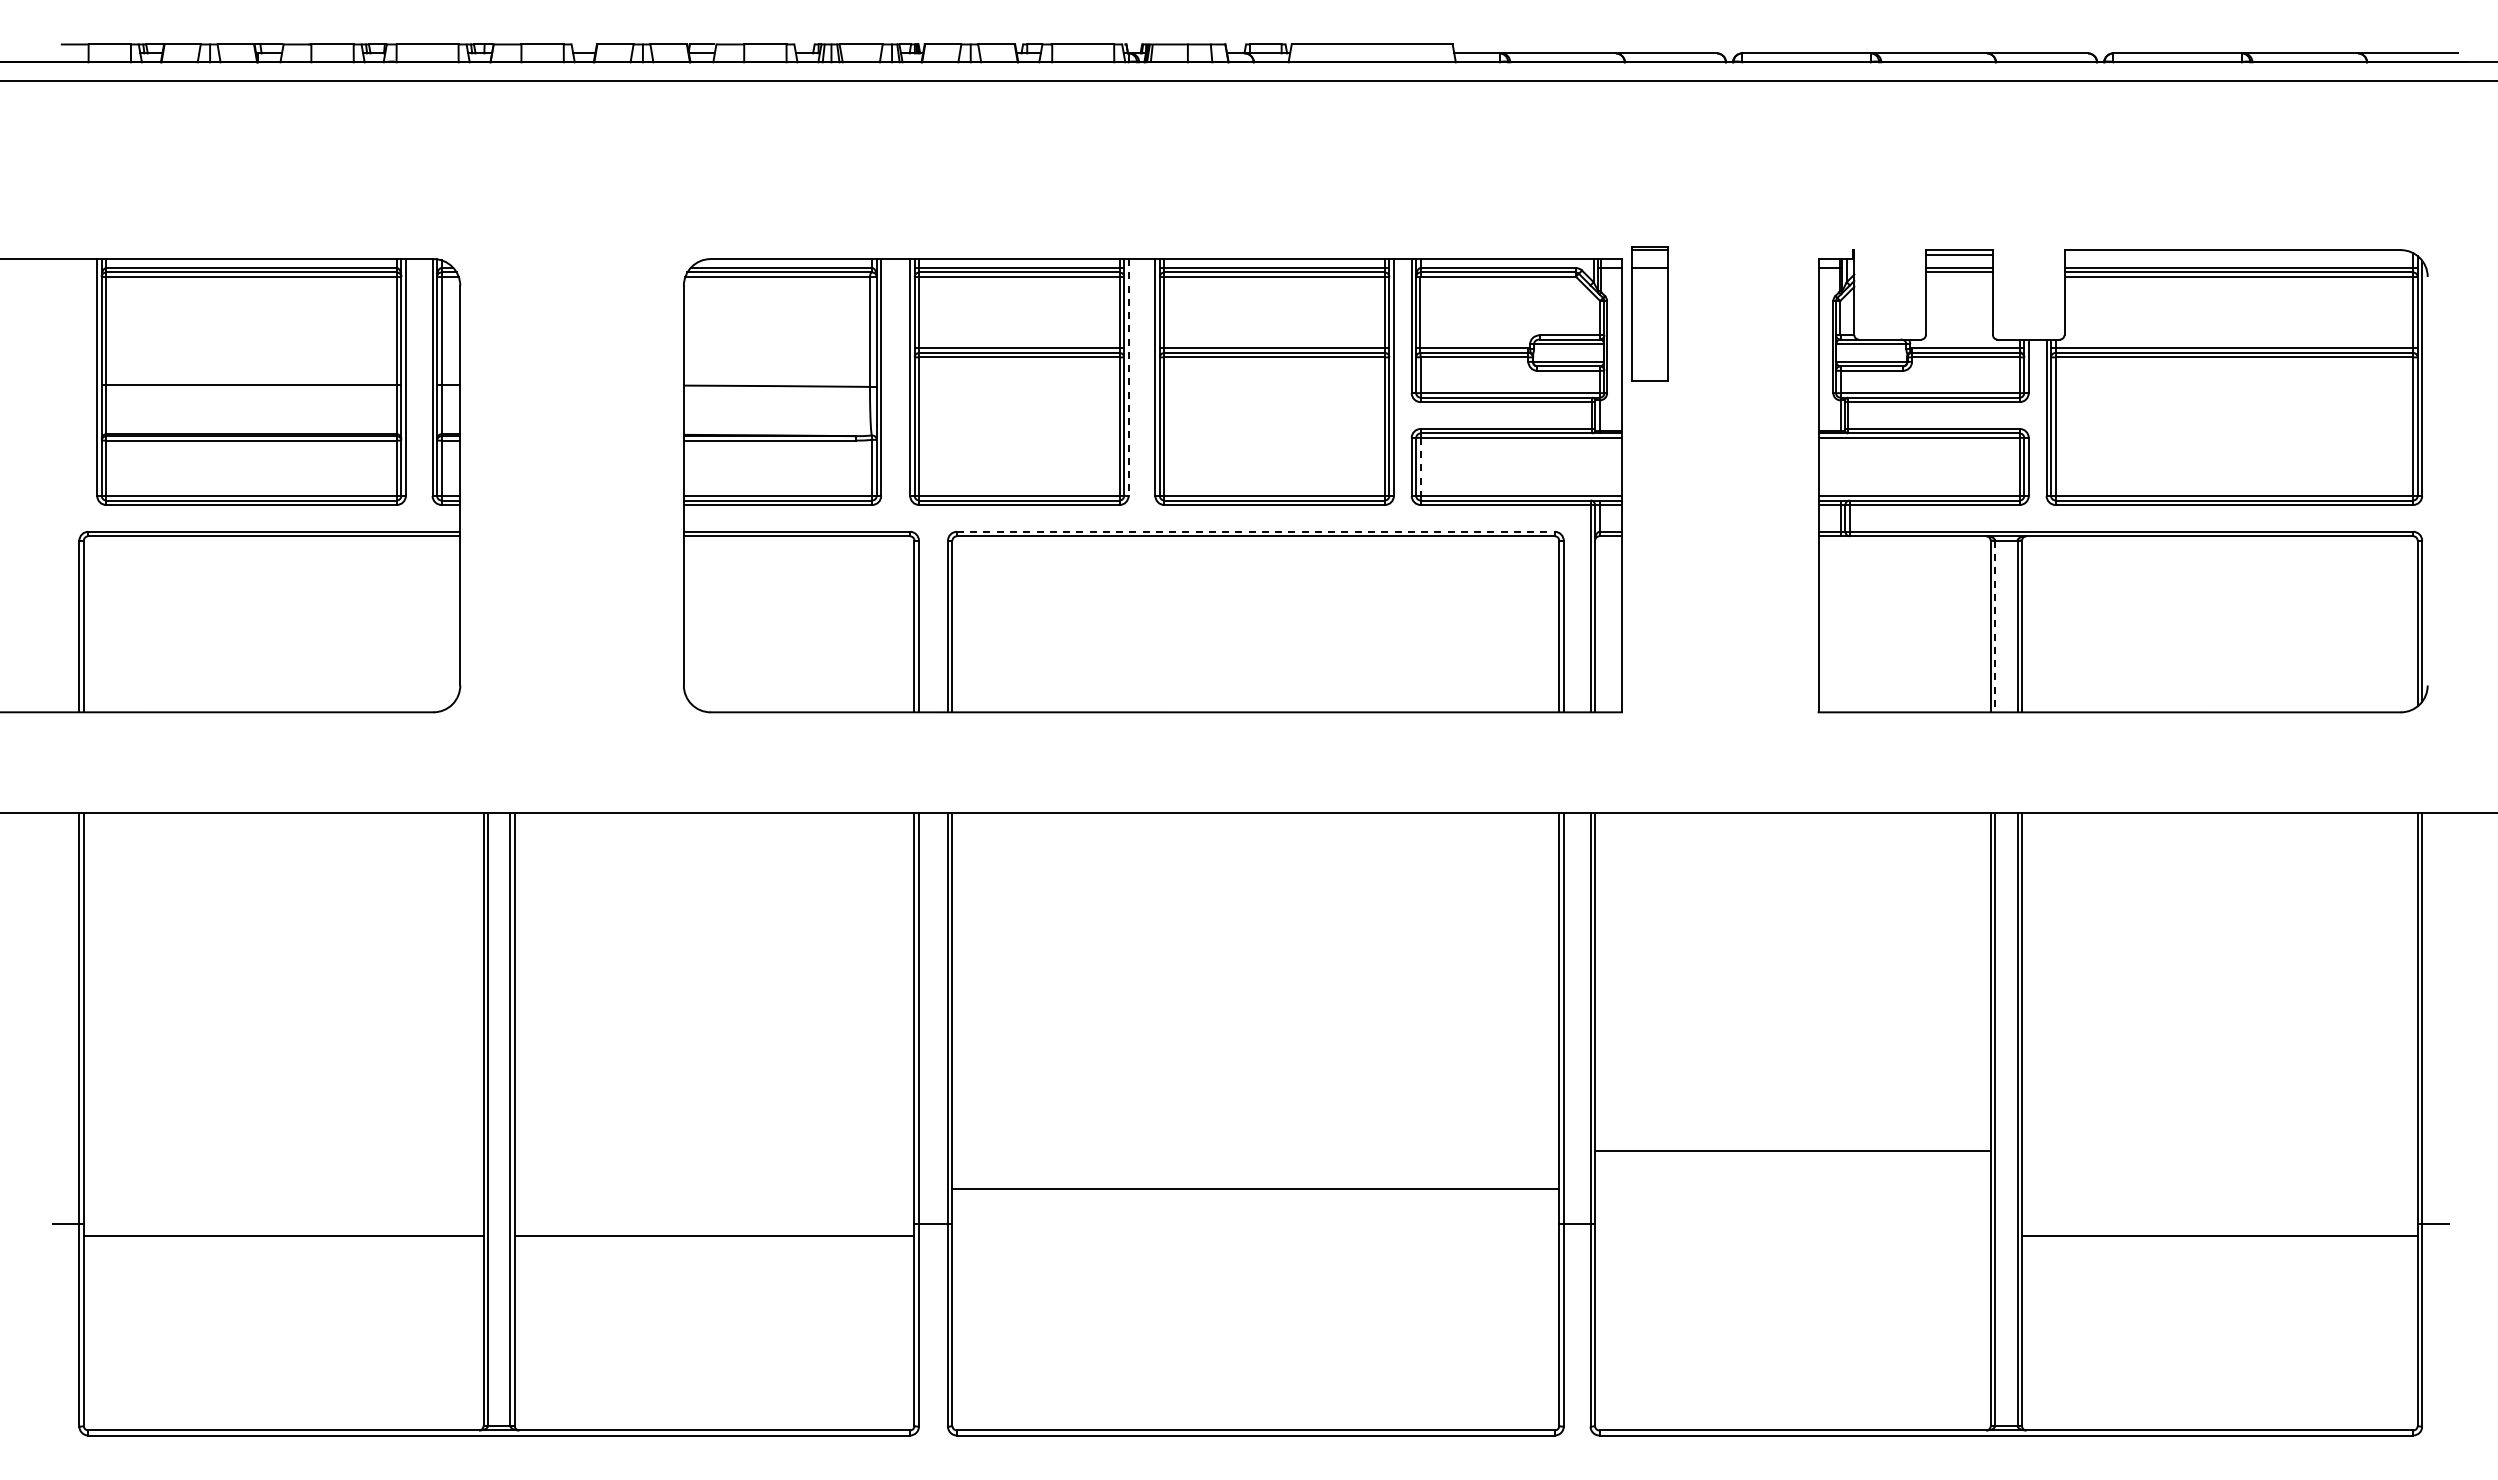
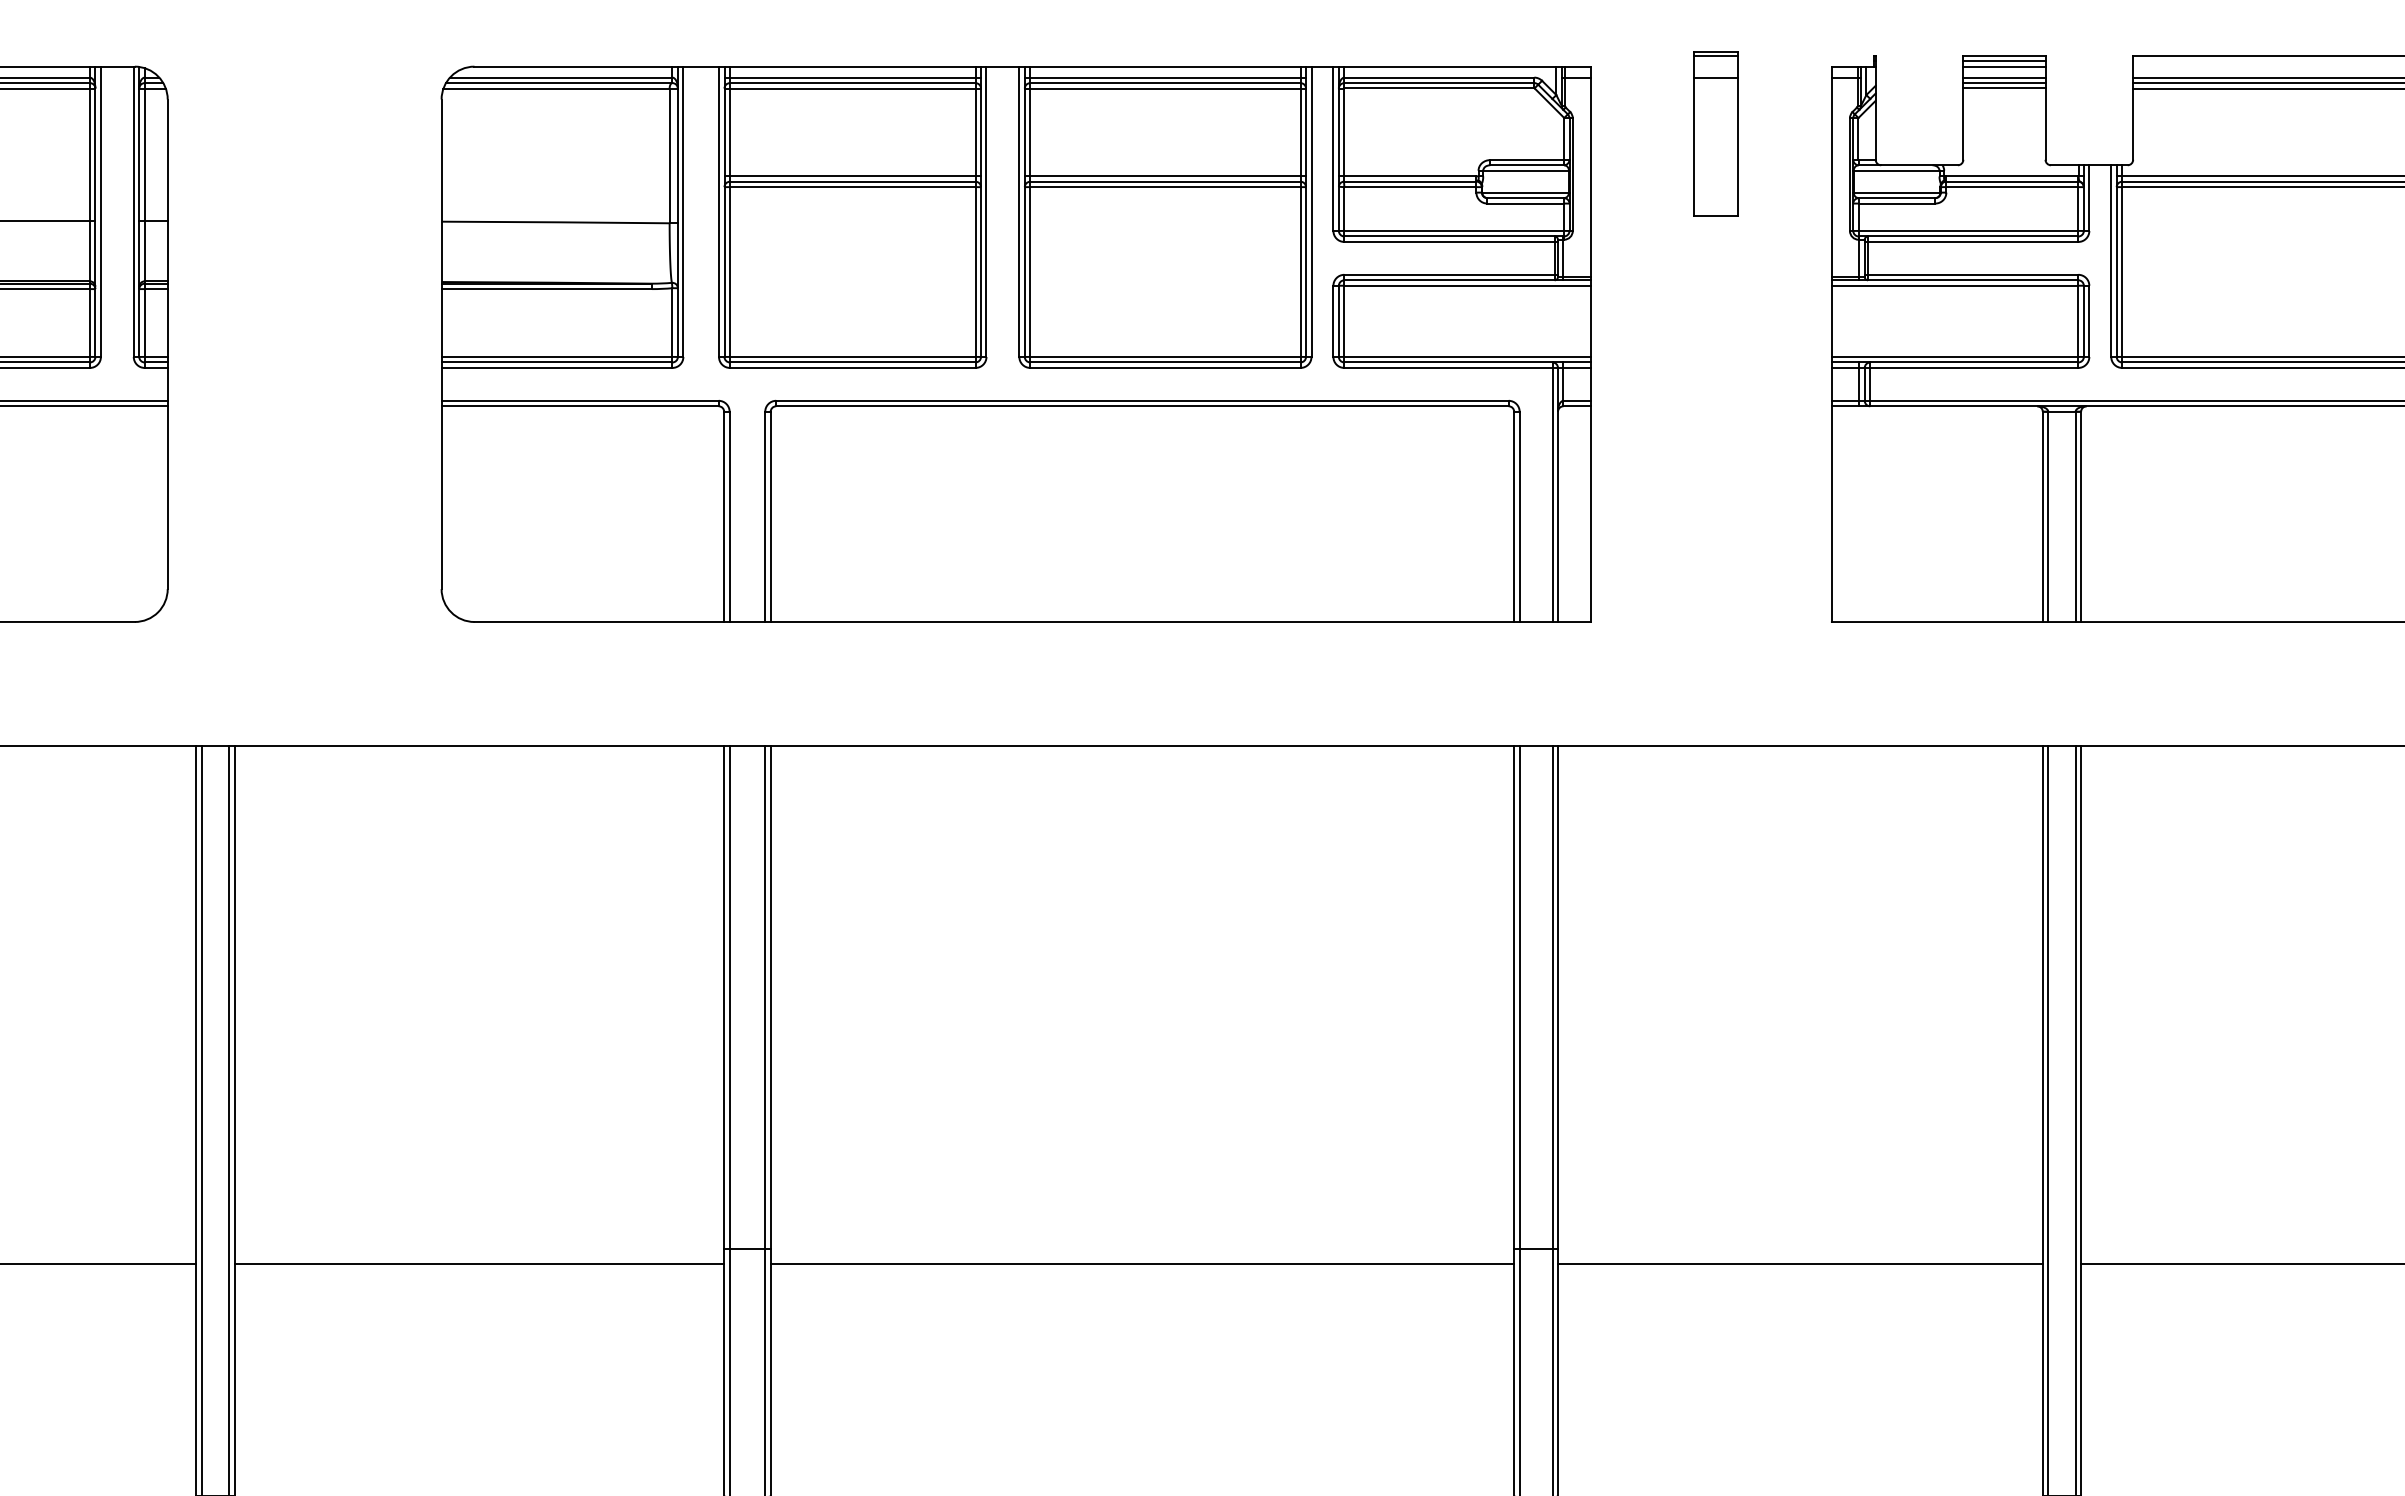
line: (1958, 259) -> (2003, 67), added
line: (1958, 276) -> (2003, 88), added
part: (1649, 313) -> (1715, 133), moved
line: (1128, 378) -> (986, 212), dashed -> solid
line: (1420, 467) -> (1344, 322), dashed -> solid
line: (1255, 531) -> (1141, 400), dashed -> solid
line: (1995, 626) -> (2048, 516), dashed -> solid
line: (1792, 1150) -> (1799, 1262), moved
line: (1255, 1188) -> (1141, 1262), moved

